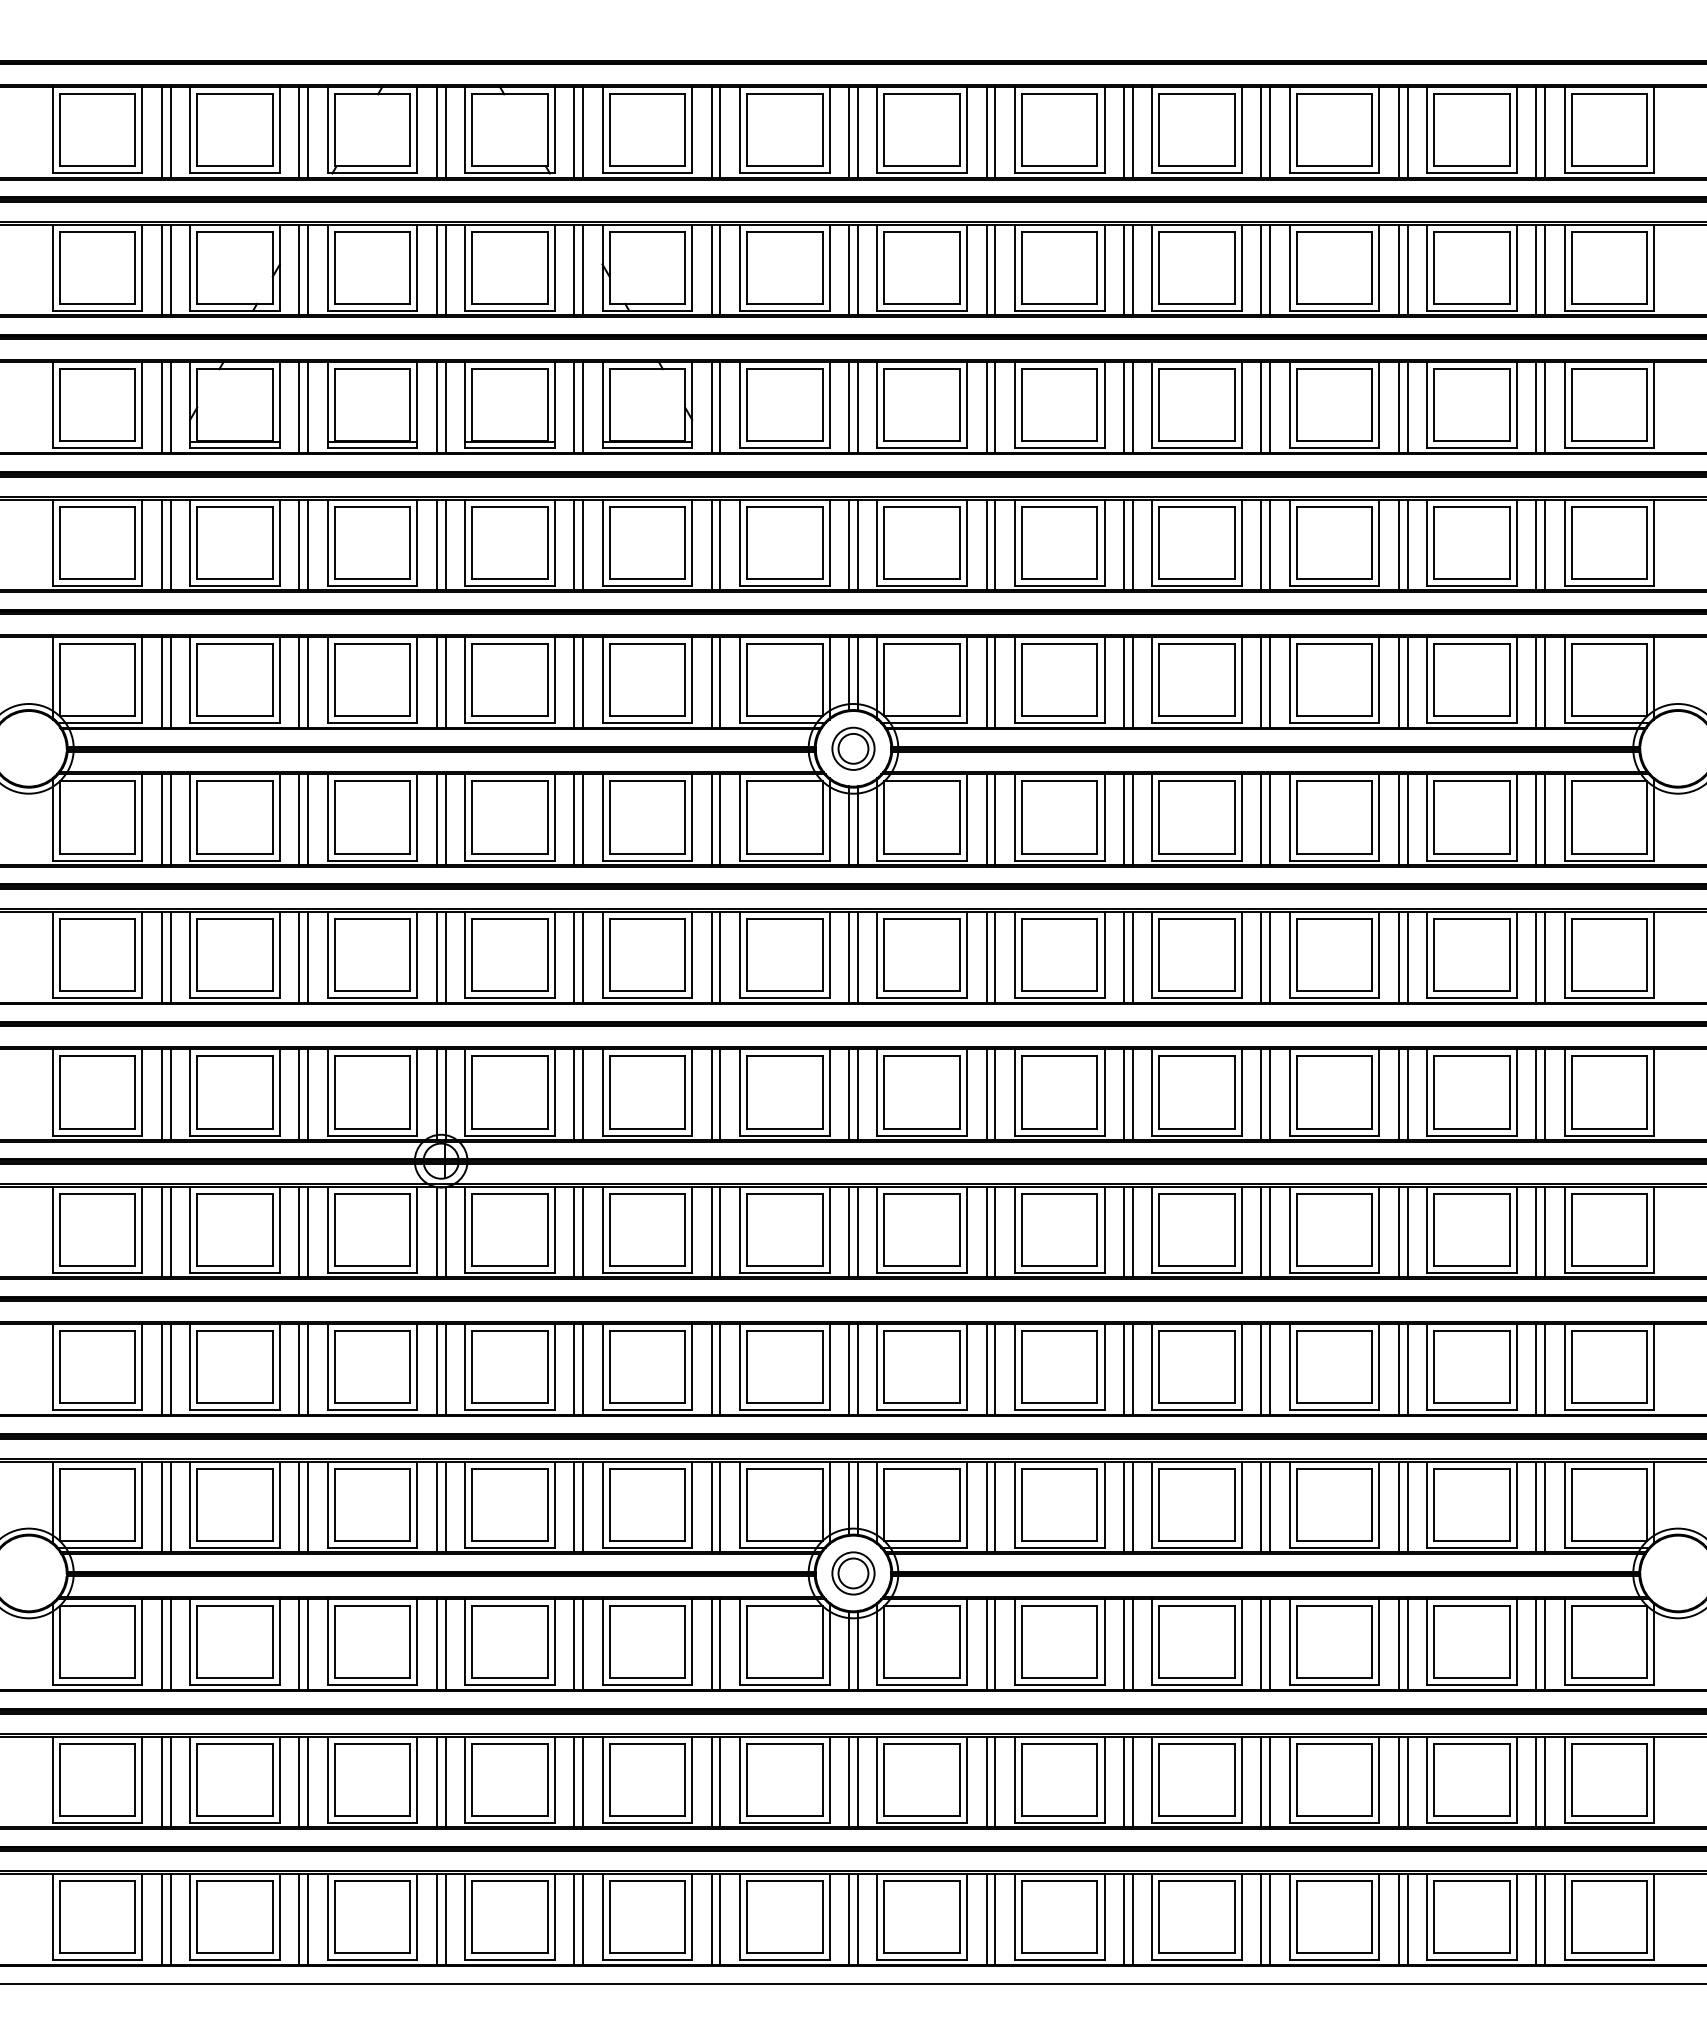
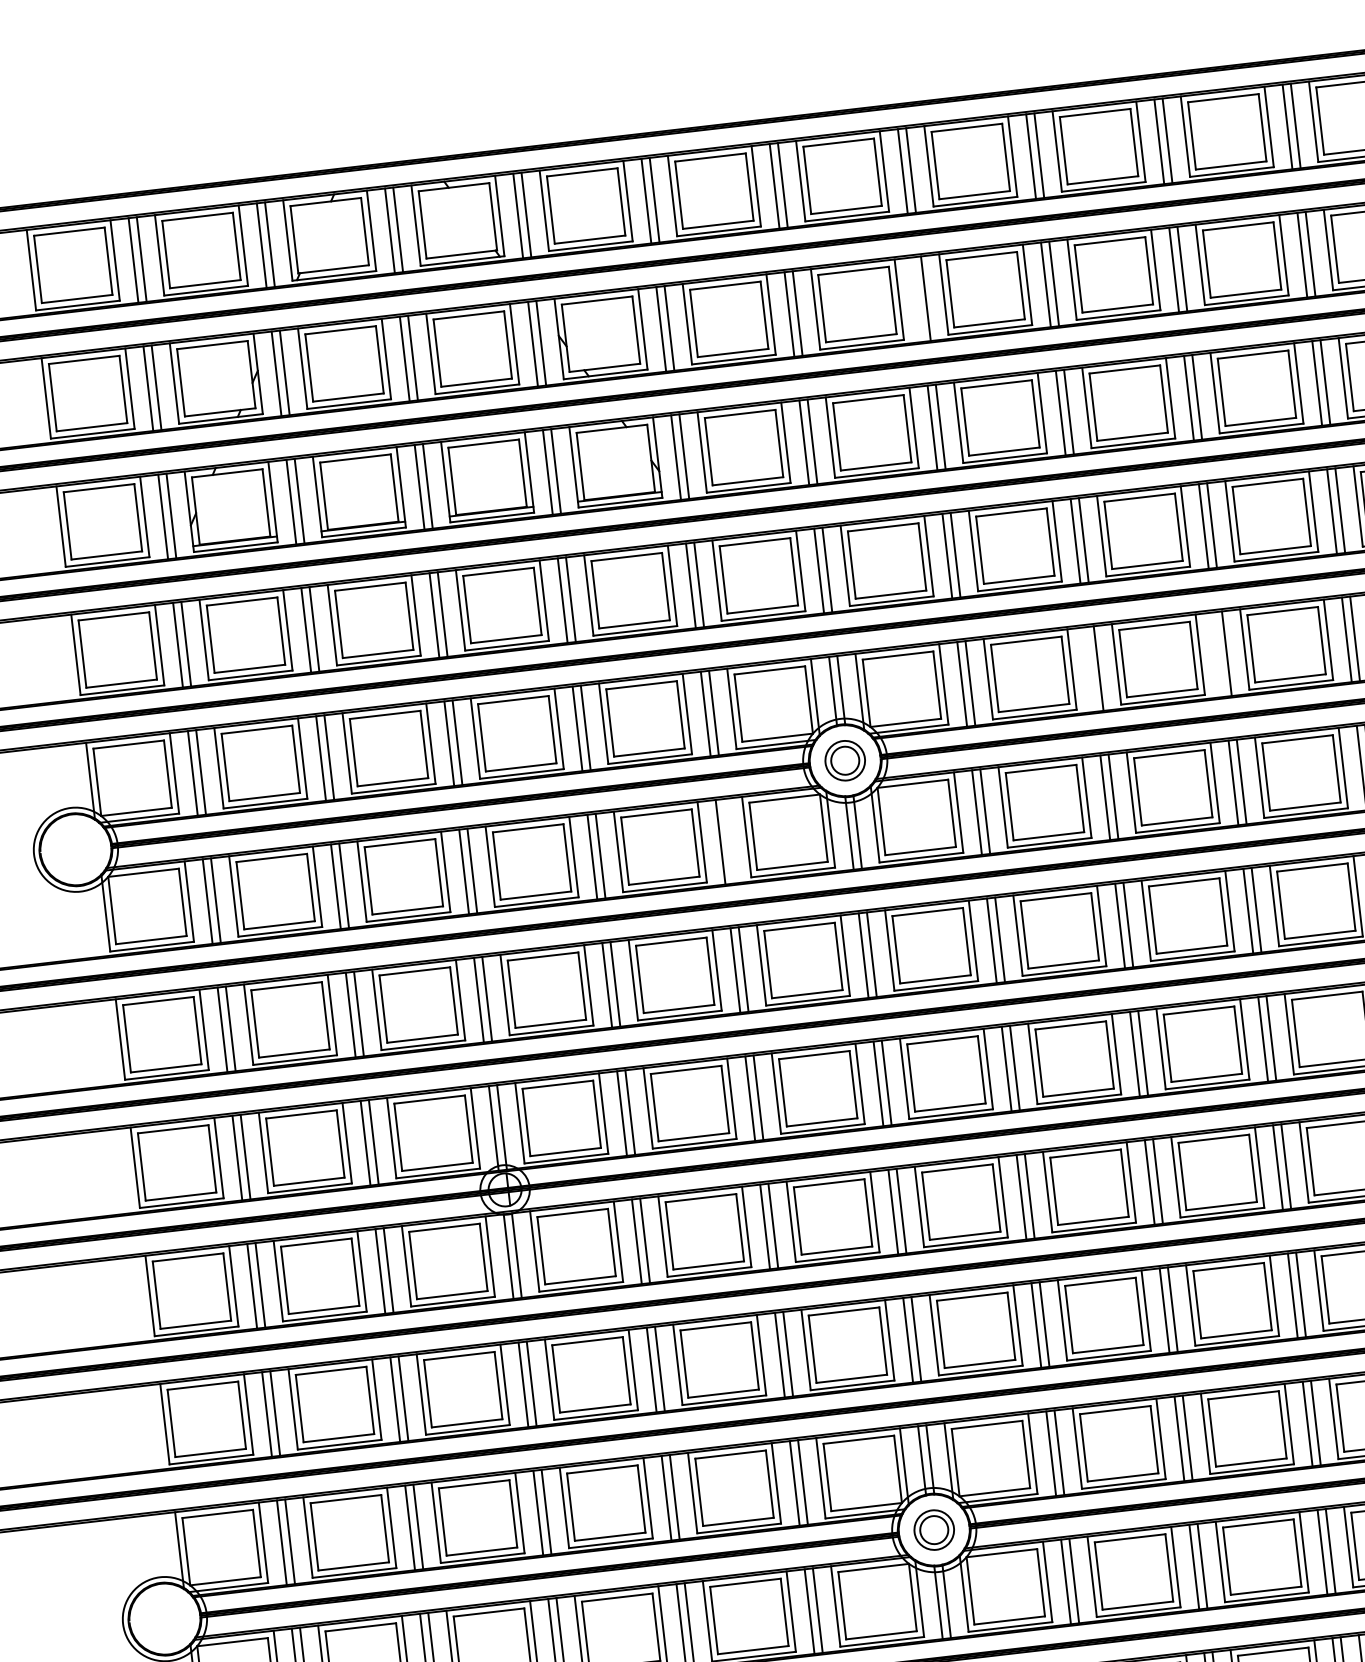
line: (986, 269) -> (917, 299), removed
line: (1123, 682) -> (1090, 669), removed
line: (1261, 682) -> (1218, 654), removed
line: (720, 819) -> (728, 841), removed

